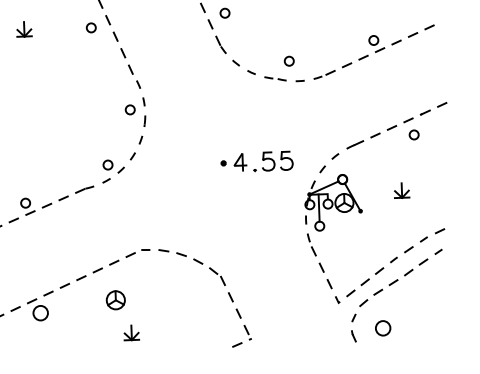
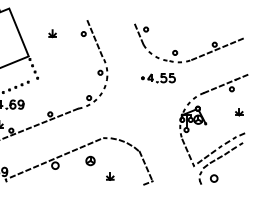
part: (257, 162) -> (158, 78), moved
part: (402, 191) -> (239, 112), moved
part: (132, 333) -> (110, 176), moved

